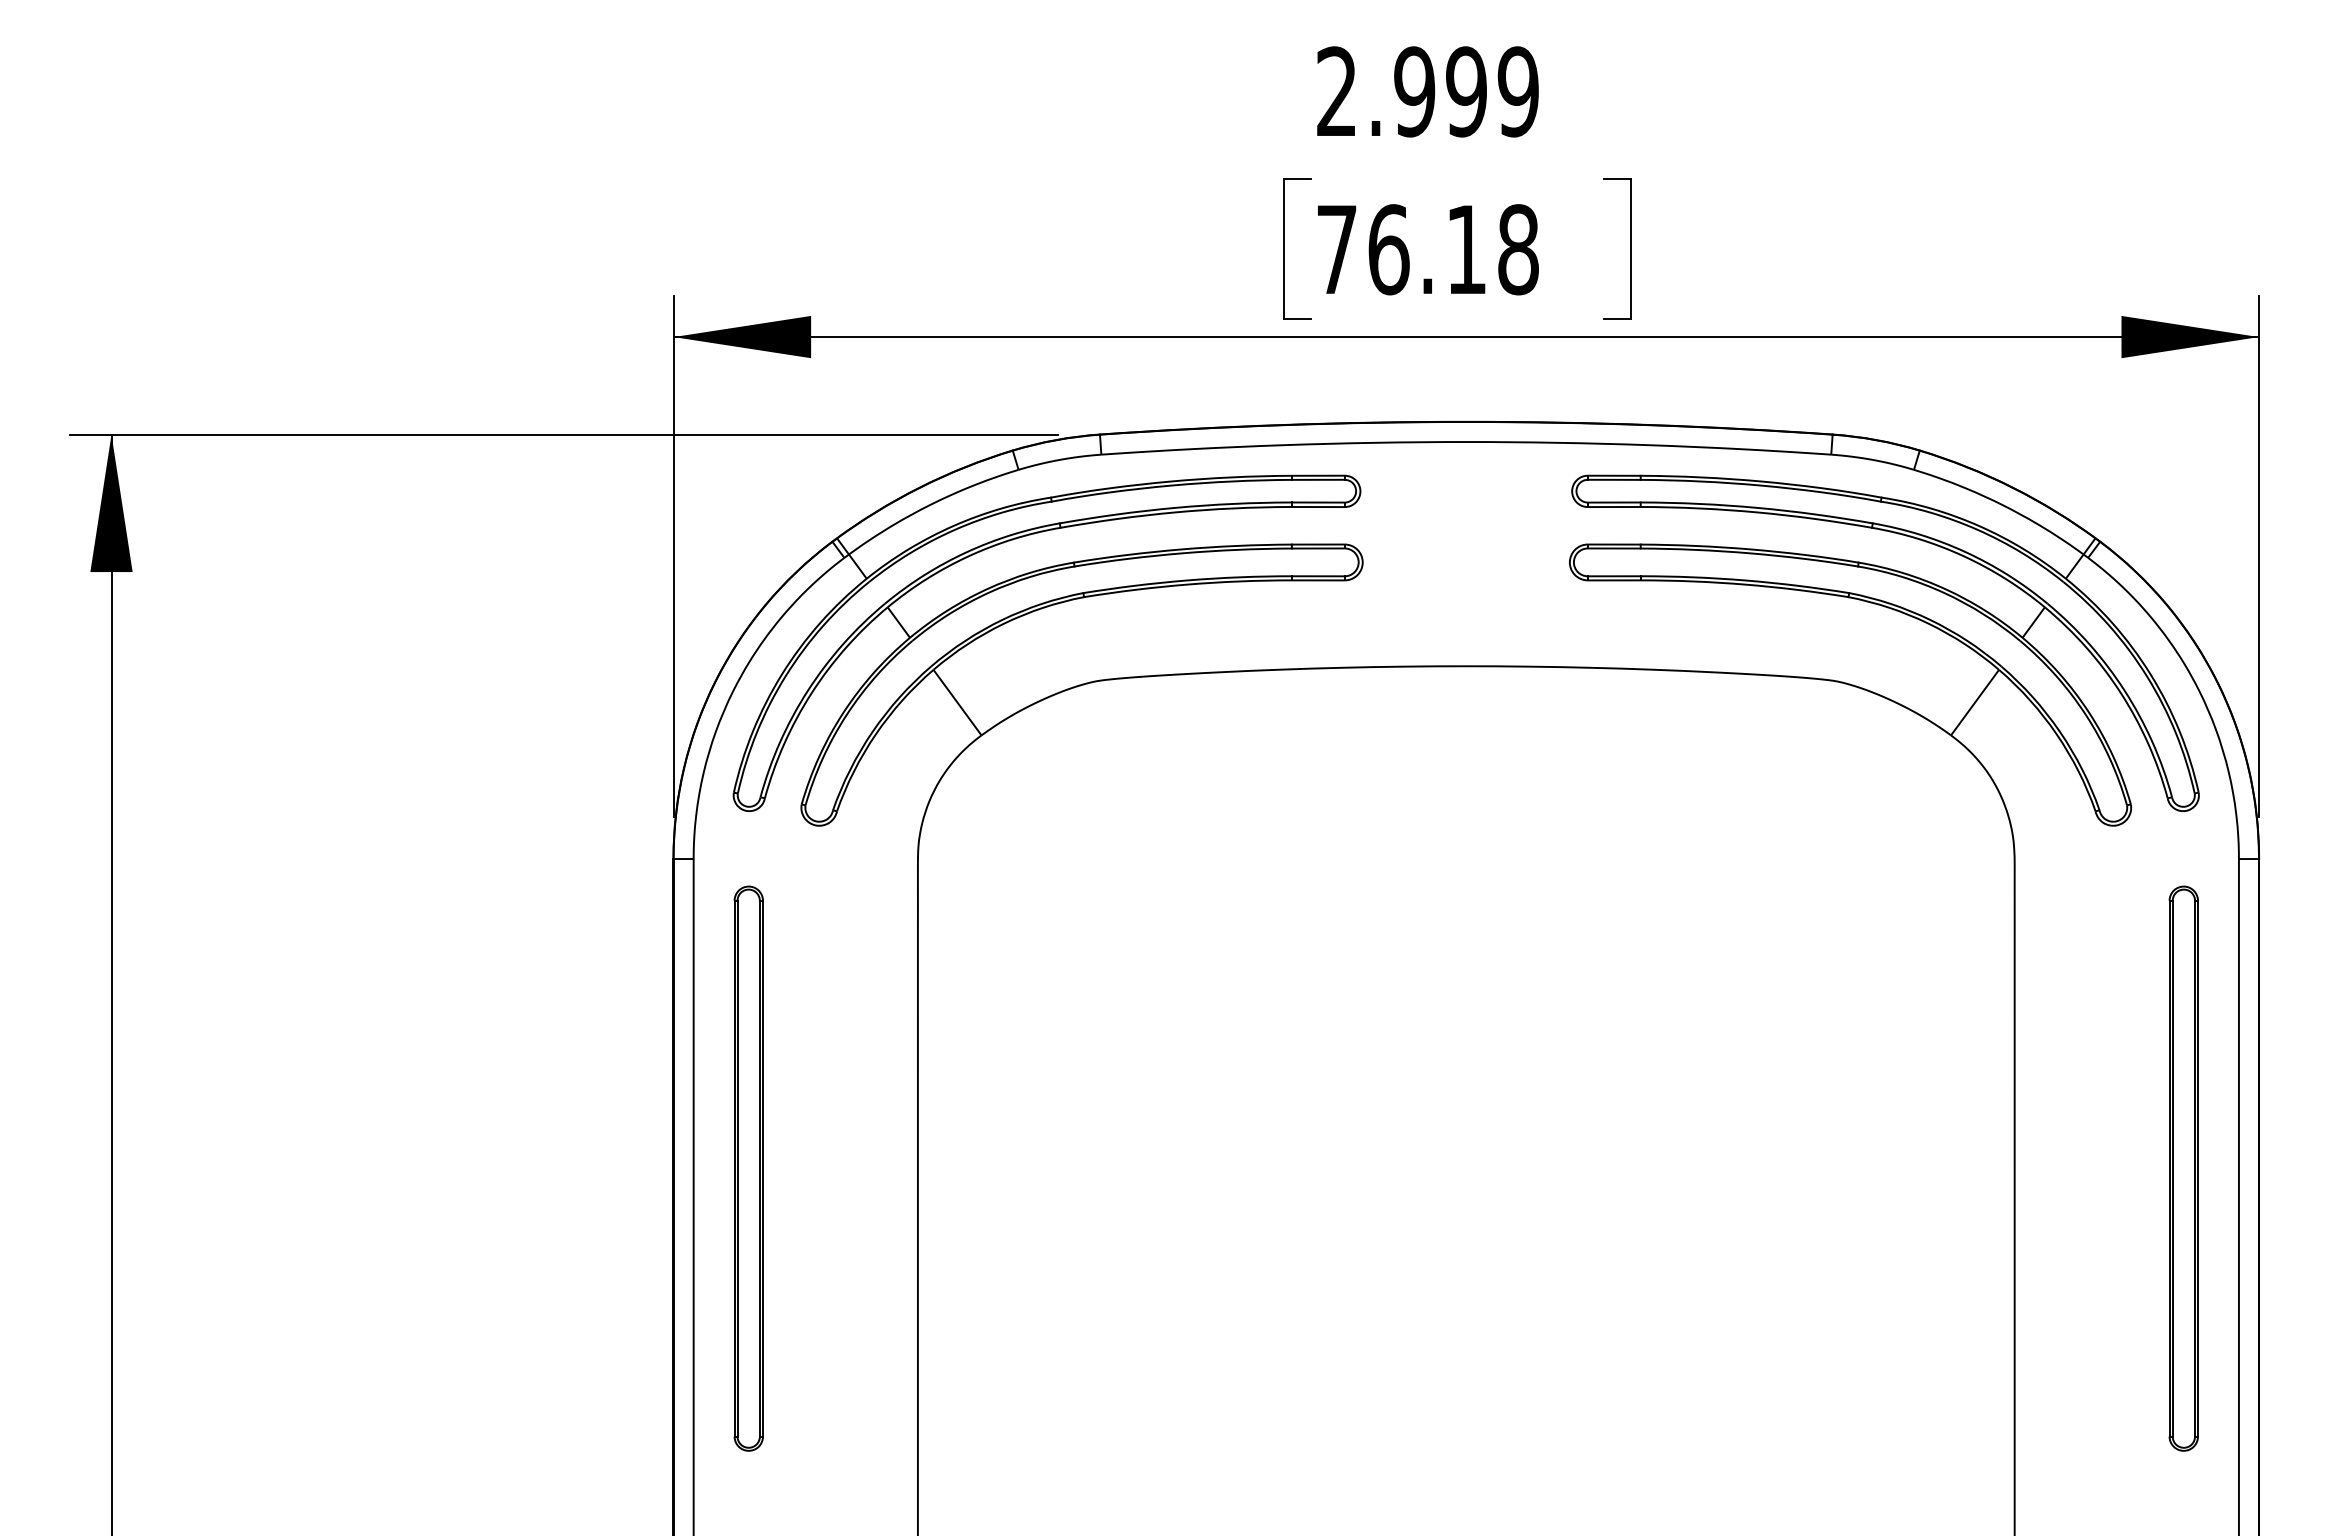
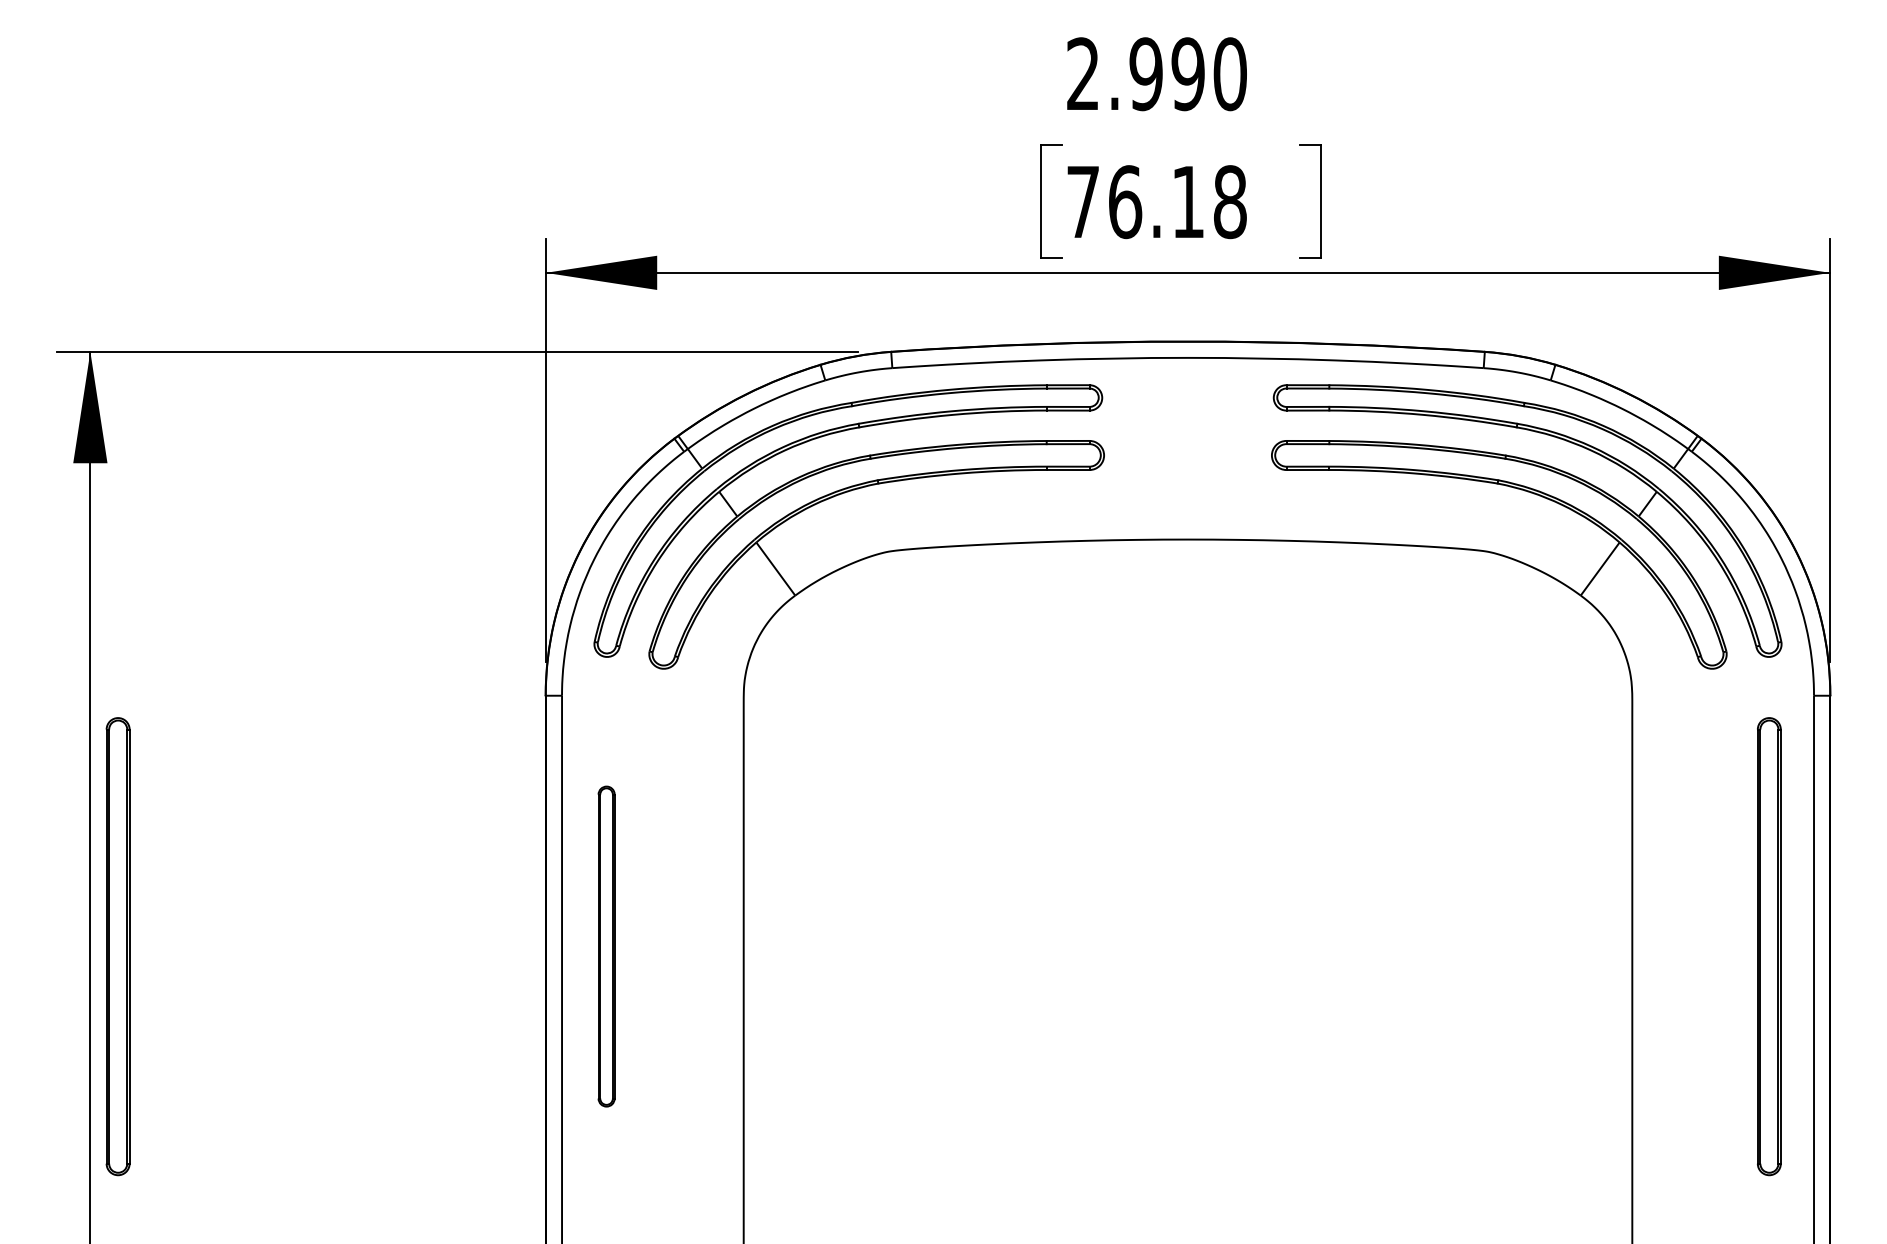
text: (1518, 91) -> (1230, 73), 2.999 -> 2.990
part: (145, 1168) -> (117, 946), added
part: (748, 1168) -> (606, 946), size x0.7

